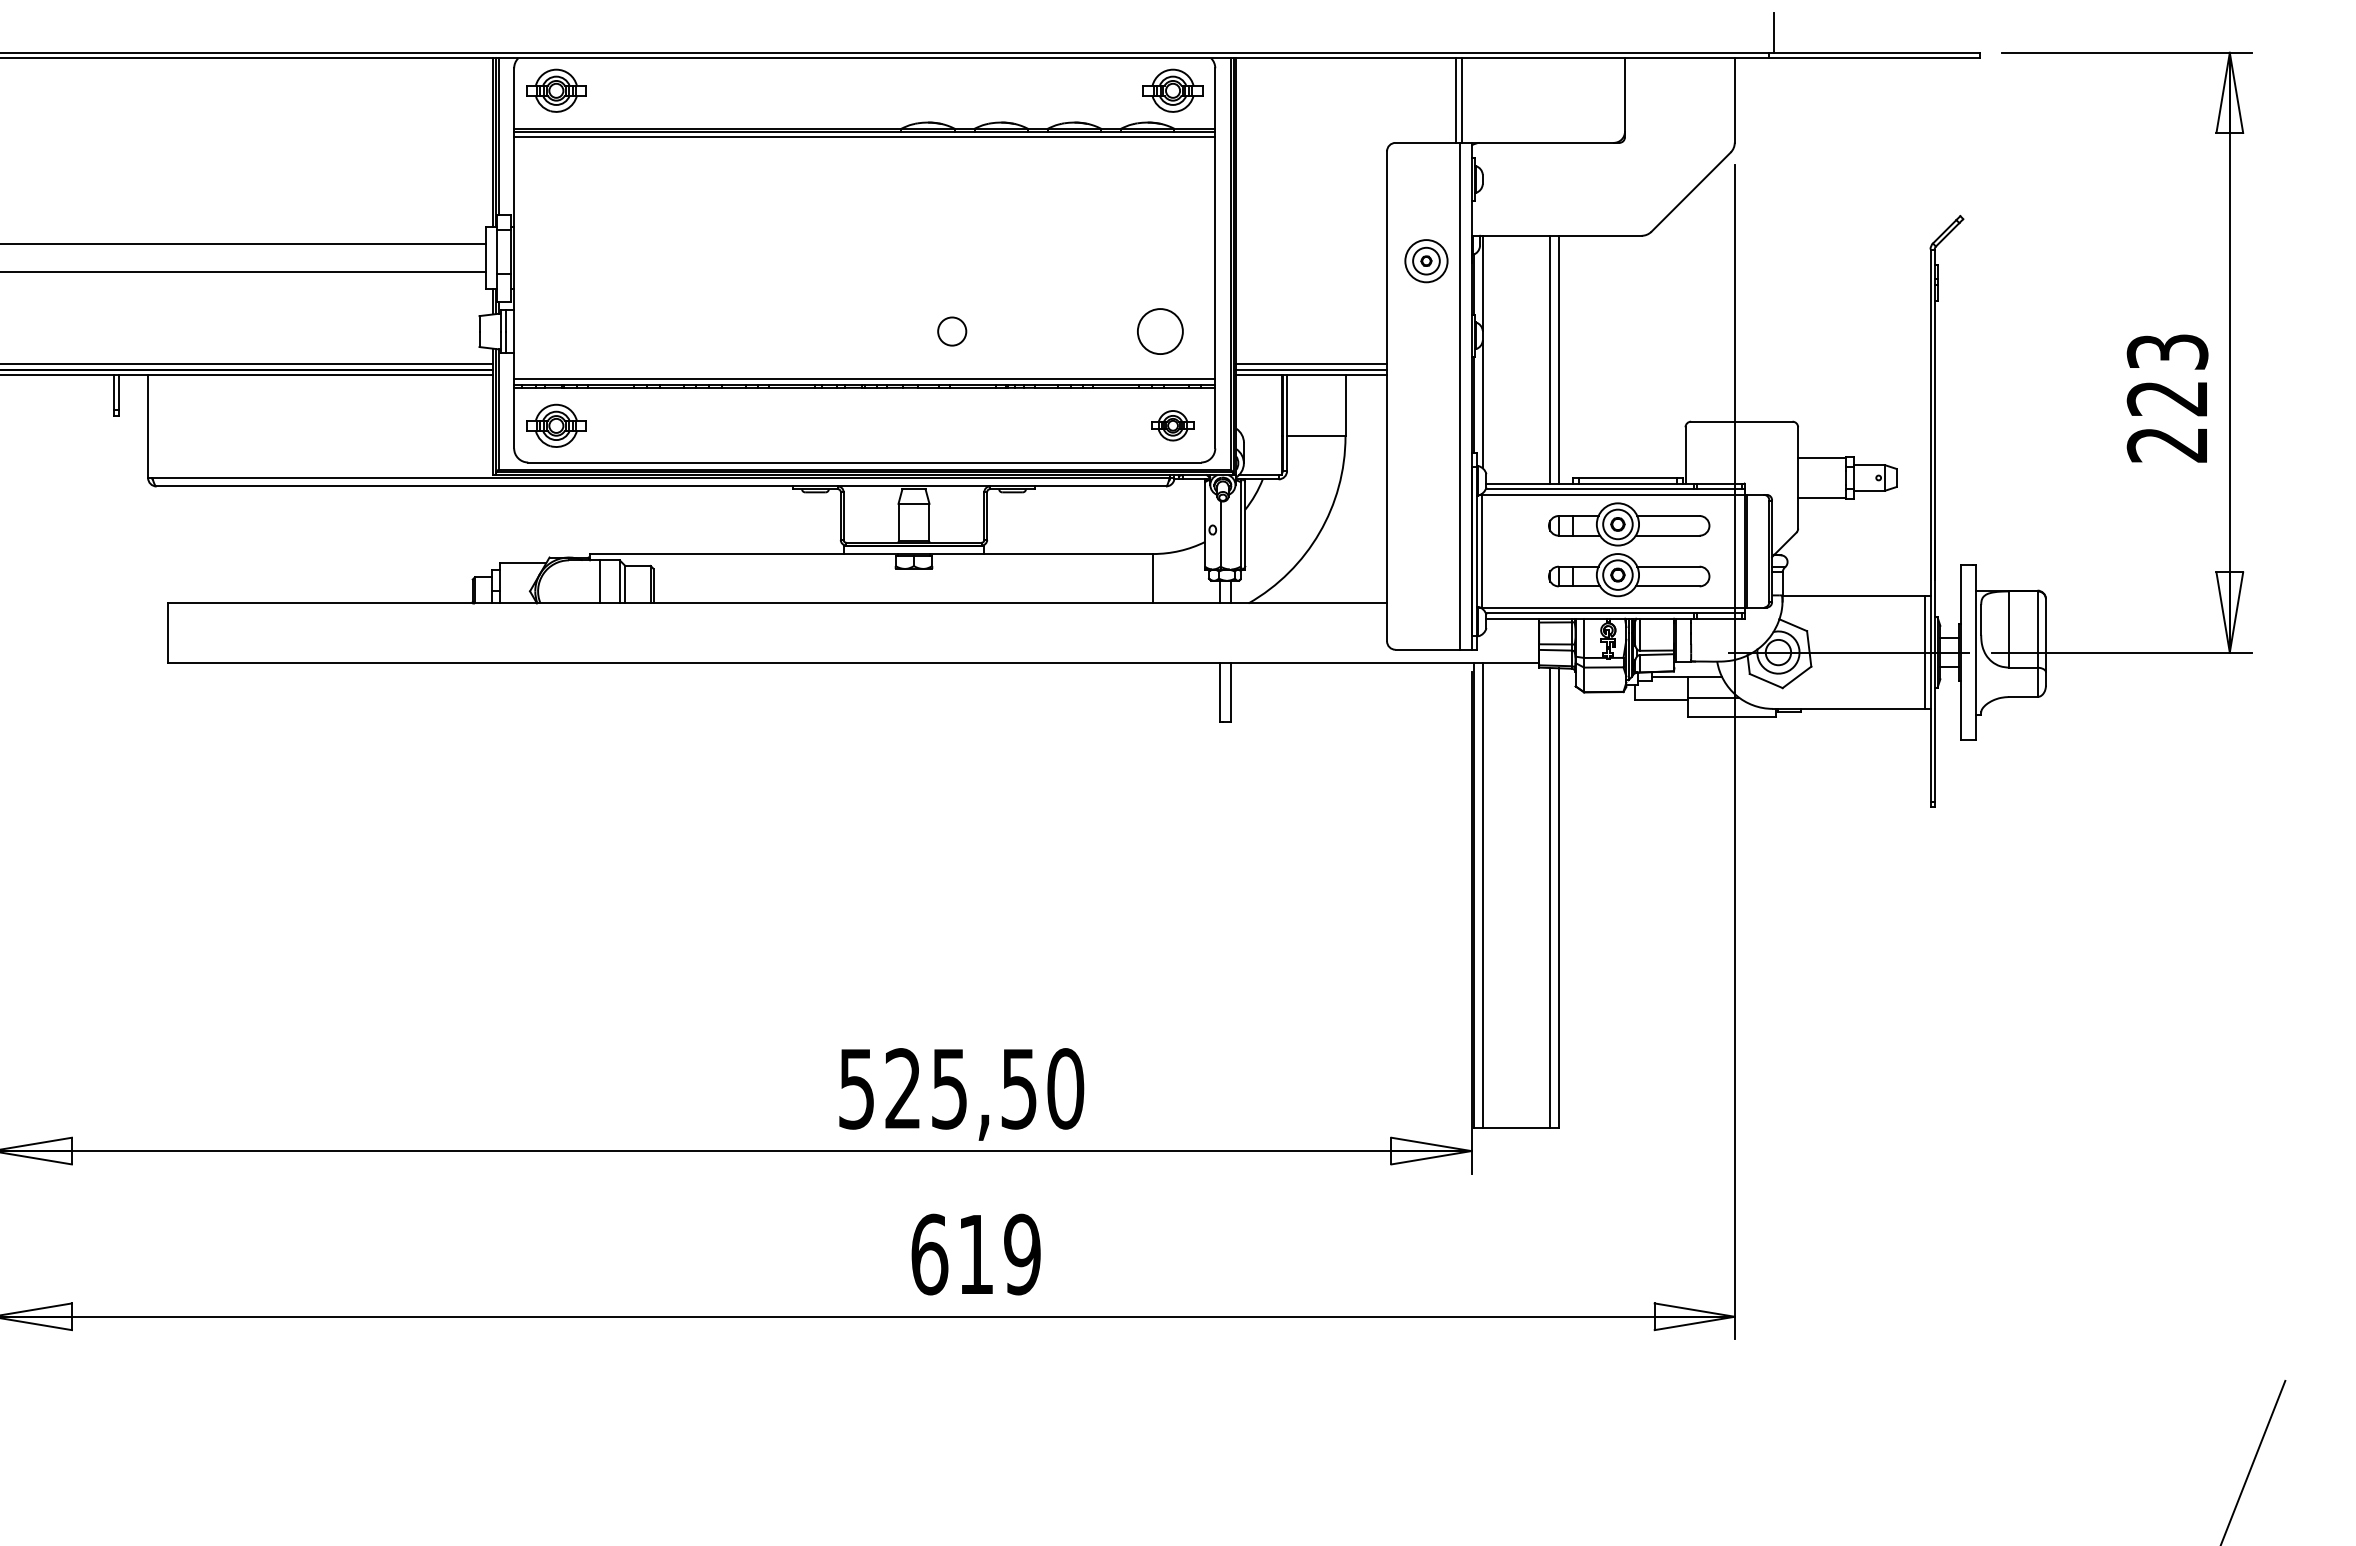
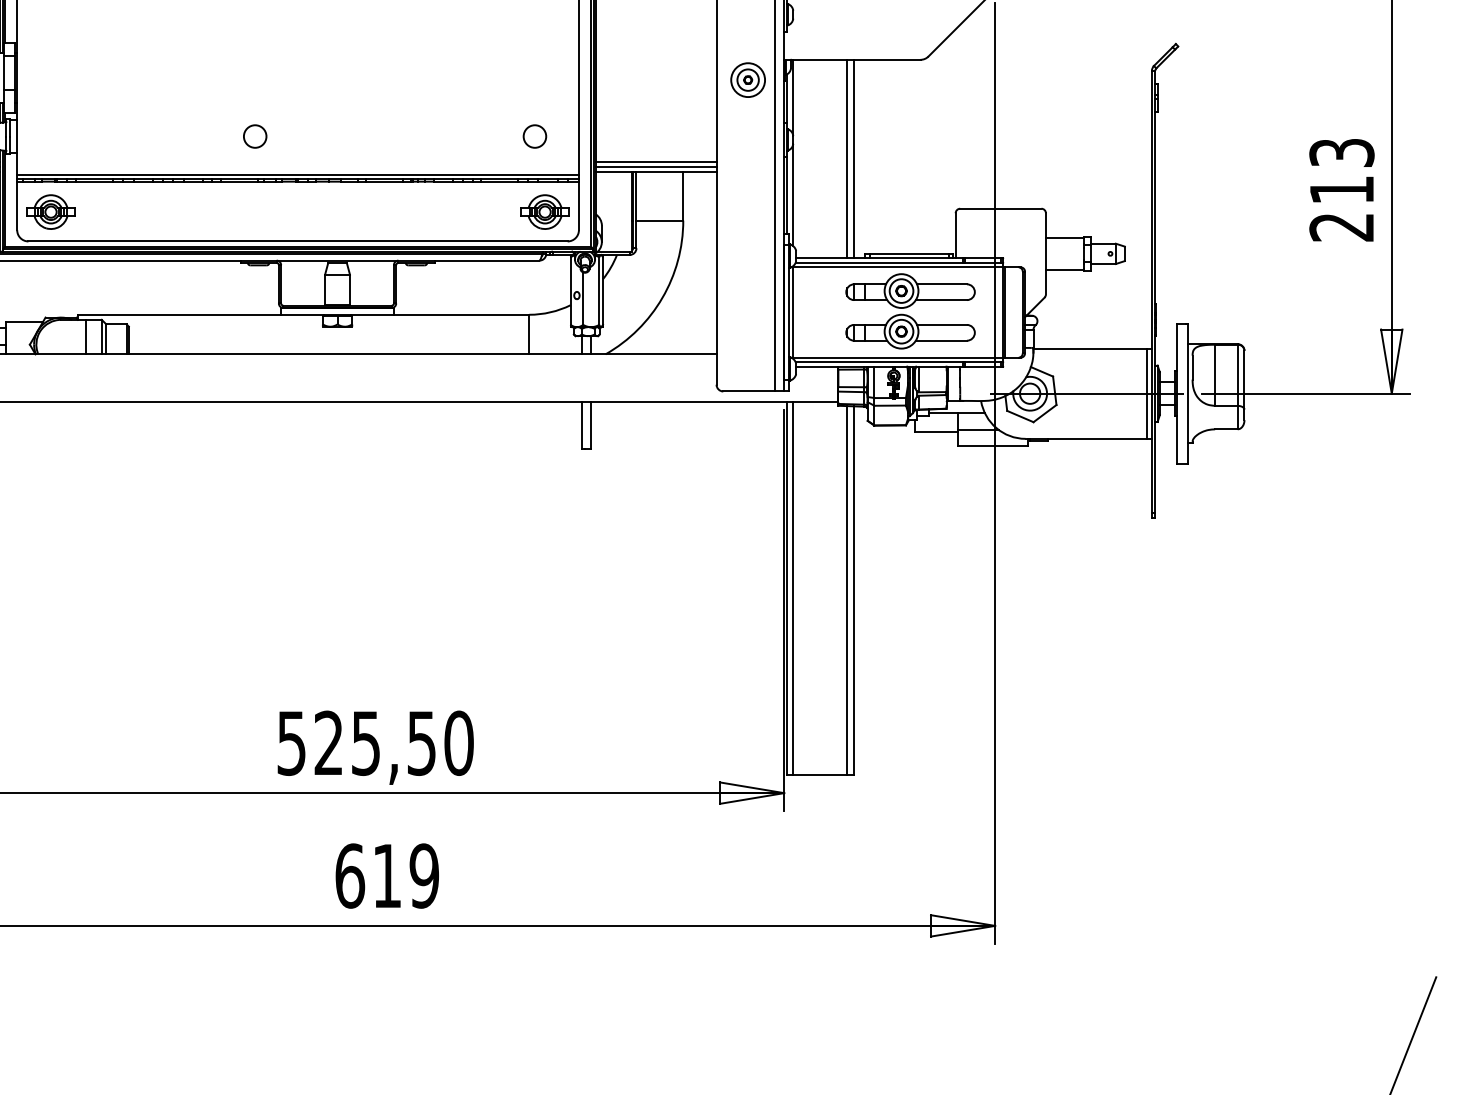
circle: (952, 331) -> (255, 136), moved
circle: (1160, 331) -> (535, 136), size x0.62
text: (2166, 398) -> (1341, 190), 223 -> 213
part: (1172, 425) -> (544, 211), size x1.43

